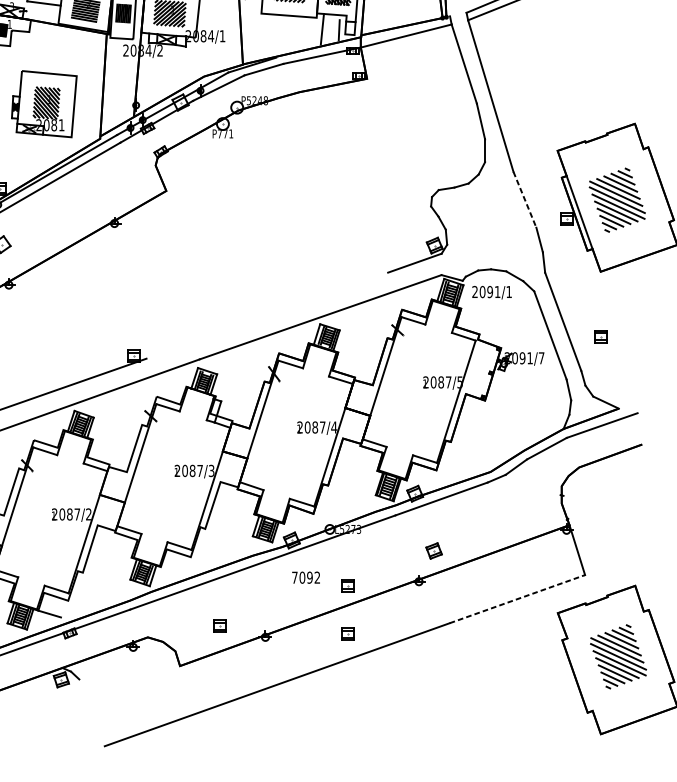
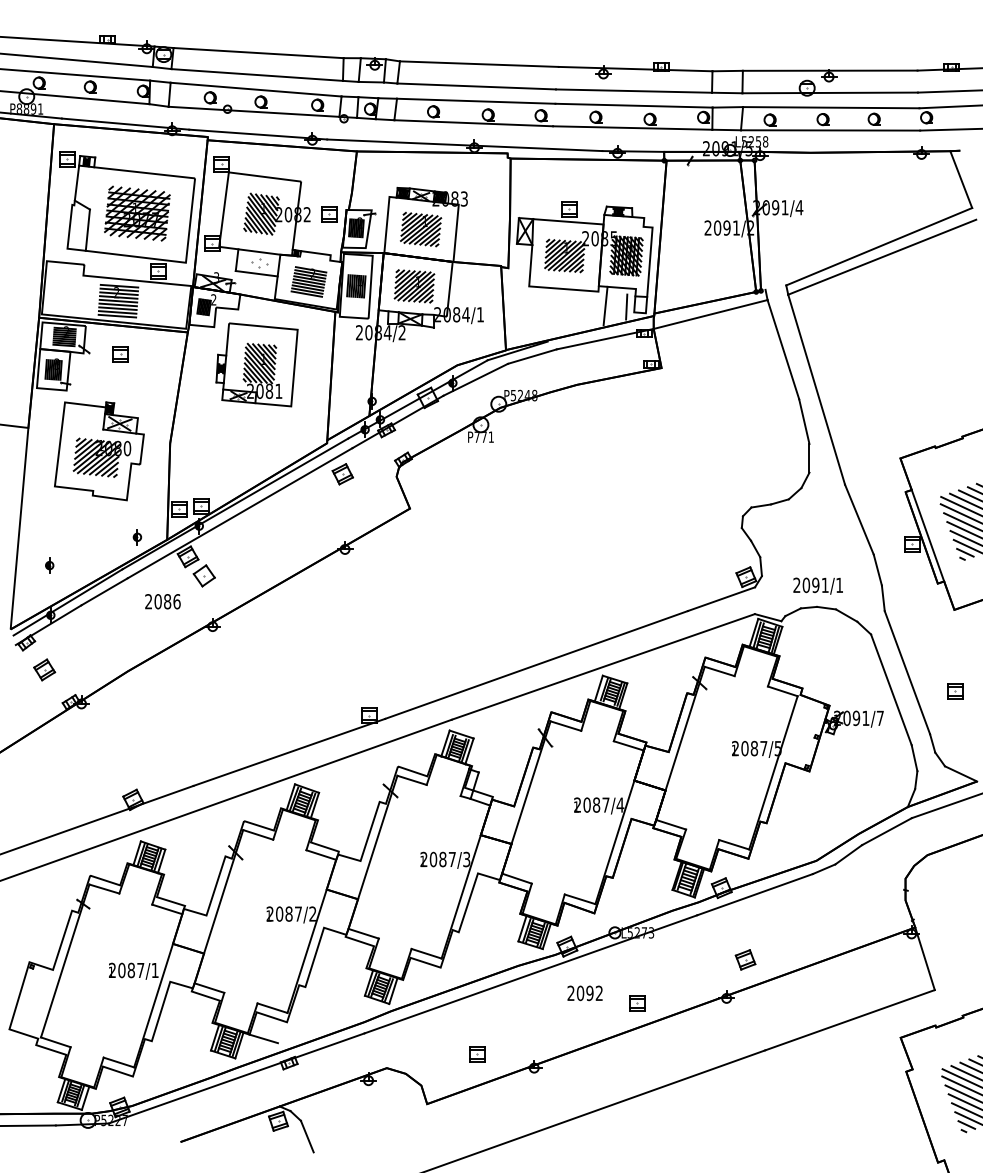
text: (9, 24) -> (213, 299), 1 -> 2
part: (43, 103) -> (256, 364), moved
part: (112, 163) -> (342, 474), added
line: (525, 199) -> (859, 519), dashed -> solid
text: (491, 292) -> (817, 585), moved
line: (267, 315) -> (536, 664), added
text: (294, 577) -> (570, 992), 7092 -> 2092
line: (517, 599) -> (850, 1020), dashed -> solid
part: (347, 634) -> (637, 1064), removed
line: (83, 691) -> (306, 1136), added

